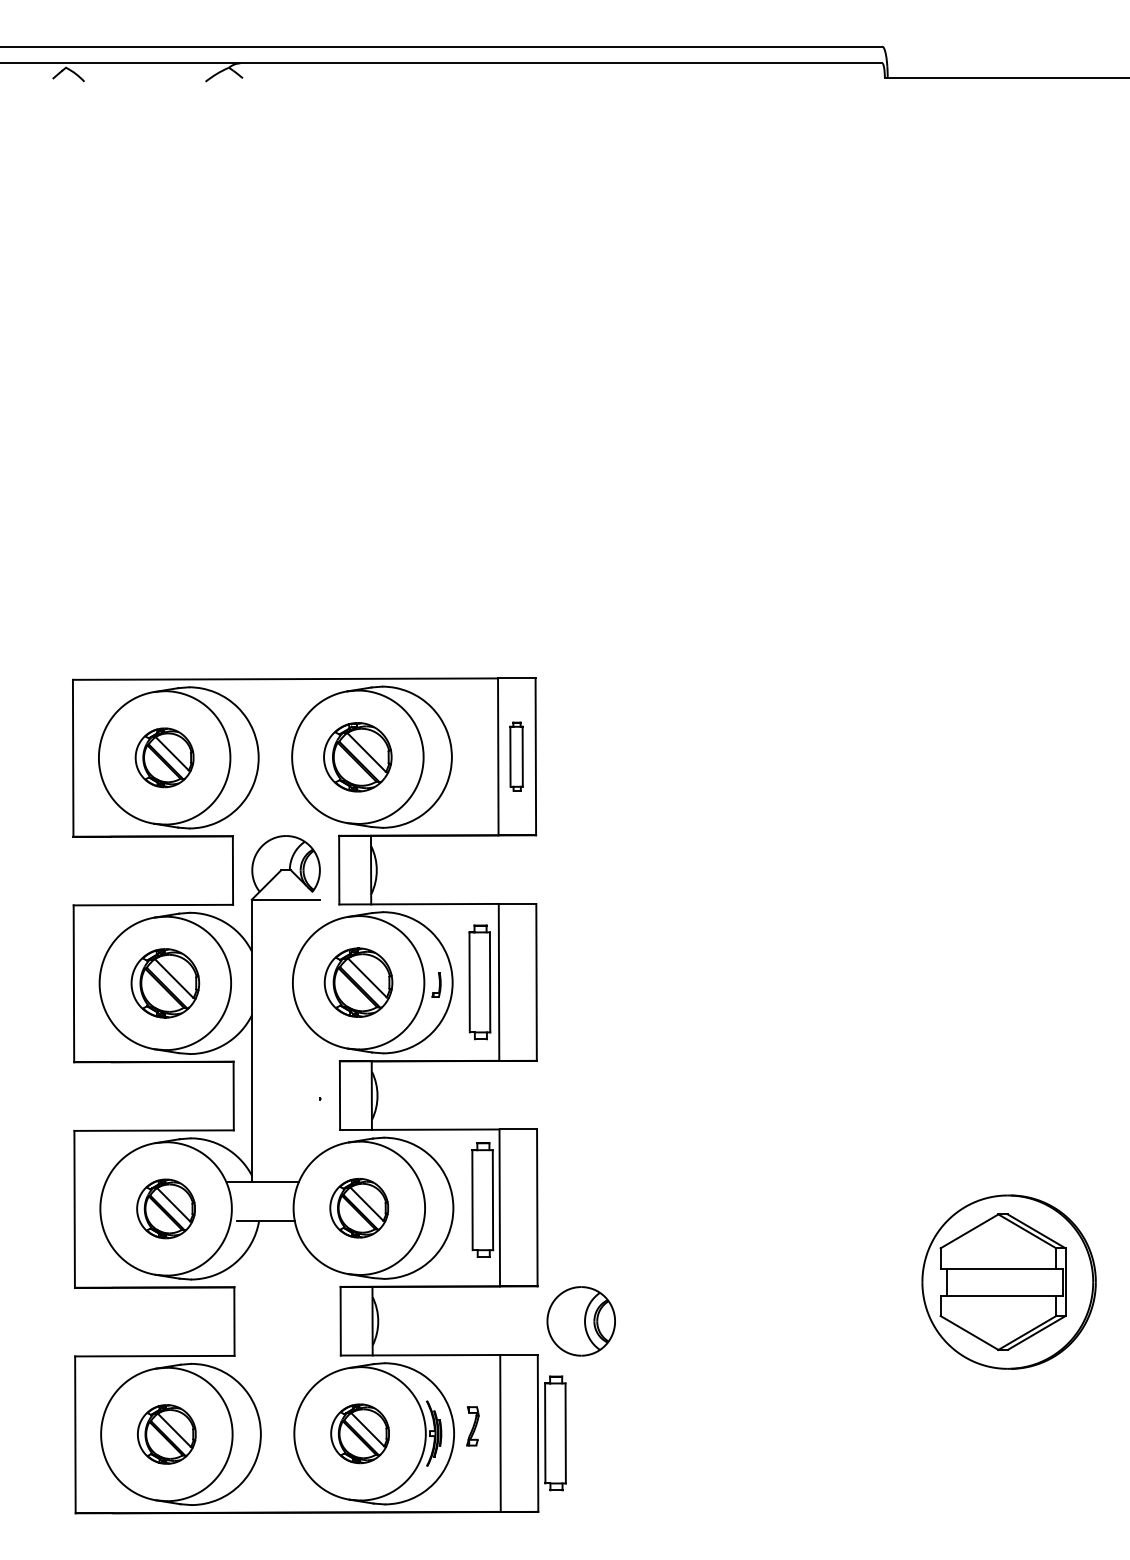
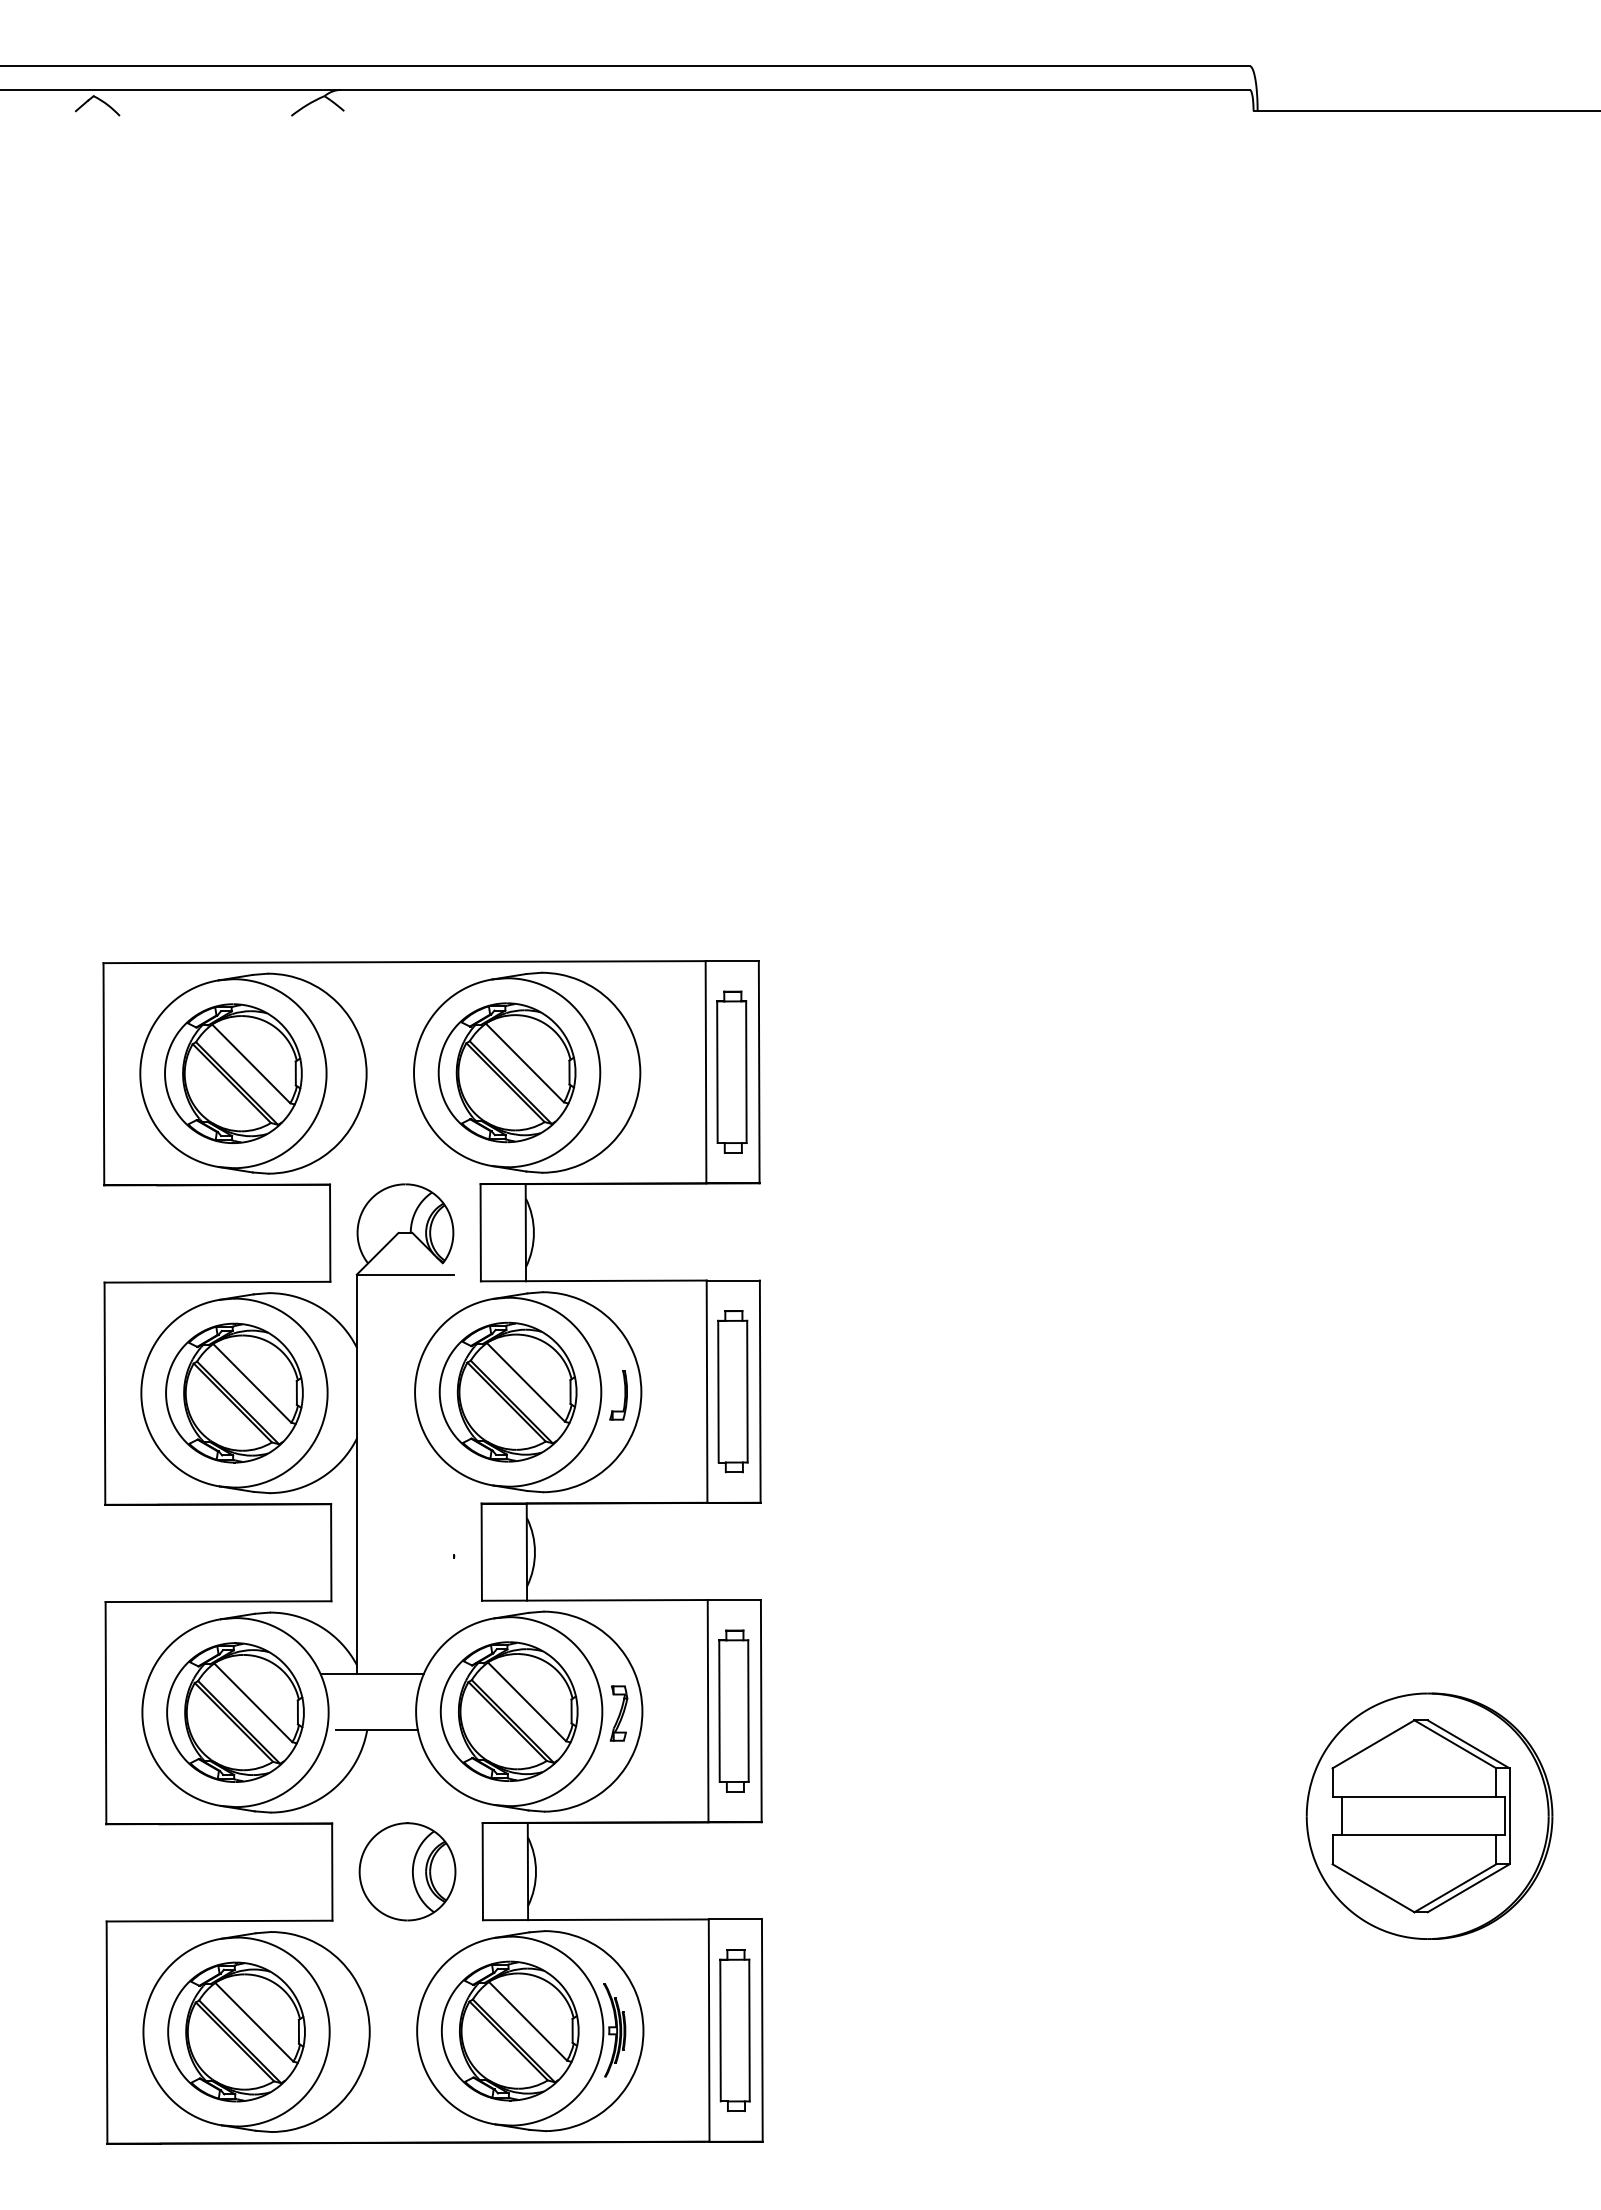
part: (516, 756) -> (731, 1071), size x1.67
part: (164, 757) -> (233, 1073), size x1.67
part: (357, 757) -> (506, 1072), size x1.43
part: (165, 982) -> (234, 1392), size x1.43
part: (358, 982) -> (507, 1391), size x1.43
part: (479, 982) -> (732, 1391), moved
part: (436, 985) -> (618, 1395), size x1.43
part: (482, 1199) -> (733, 1710), moved
part: (166, 1208) -> (235, 1712), size x1.67
part: (358, 1208) -> (508, 1711), size x1.67
part: (581, 1321) -> (407, 1871), moved
part: (472, 1426) -> (618, 1713), moved
part: (360, 1433) -> (510, 2030), size x1.67
part: (555, 1433) -> (734, 2030), moved
part: (166, 1434) -> (236, 2031), size x1.67

